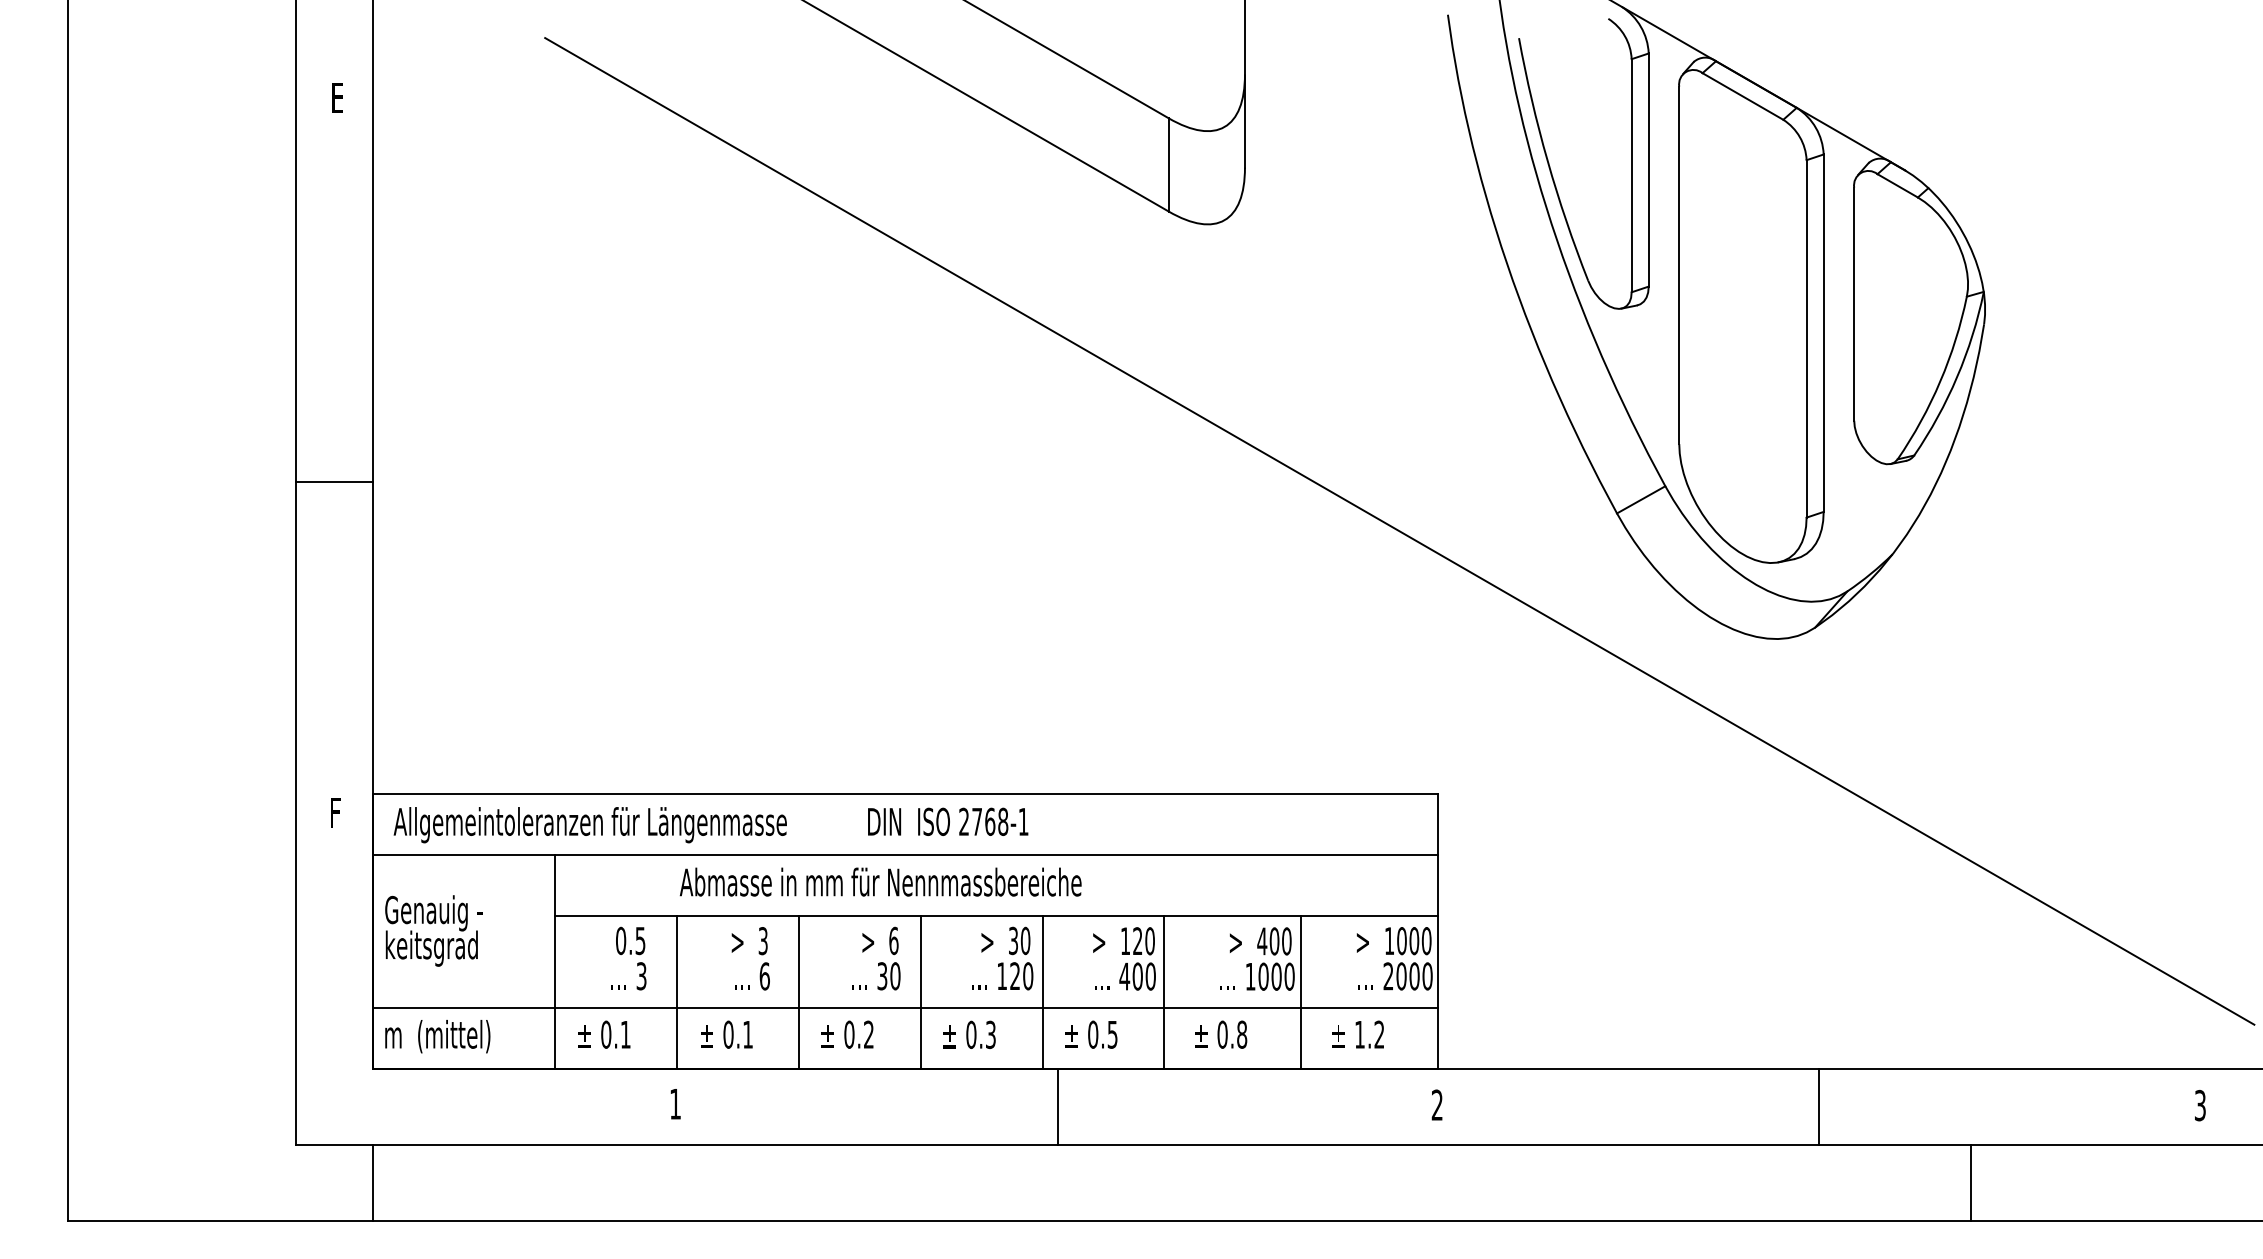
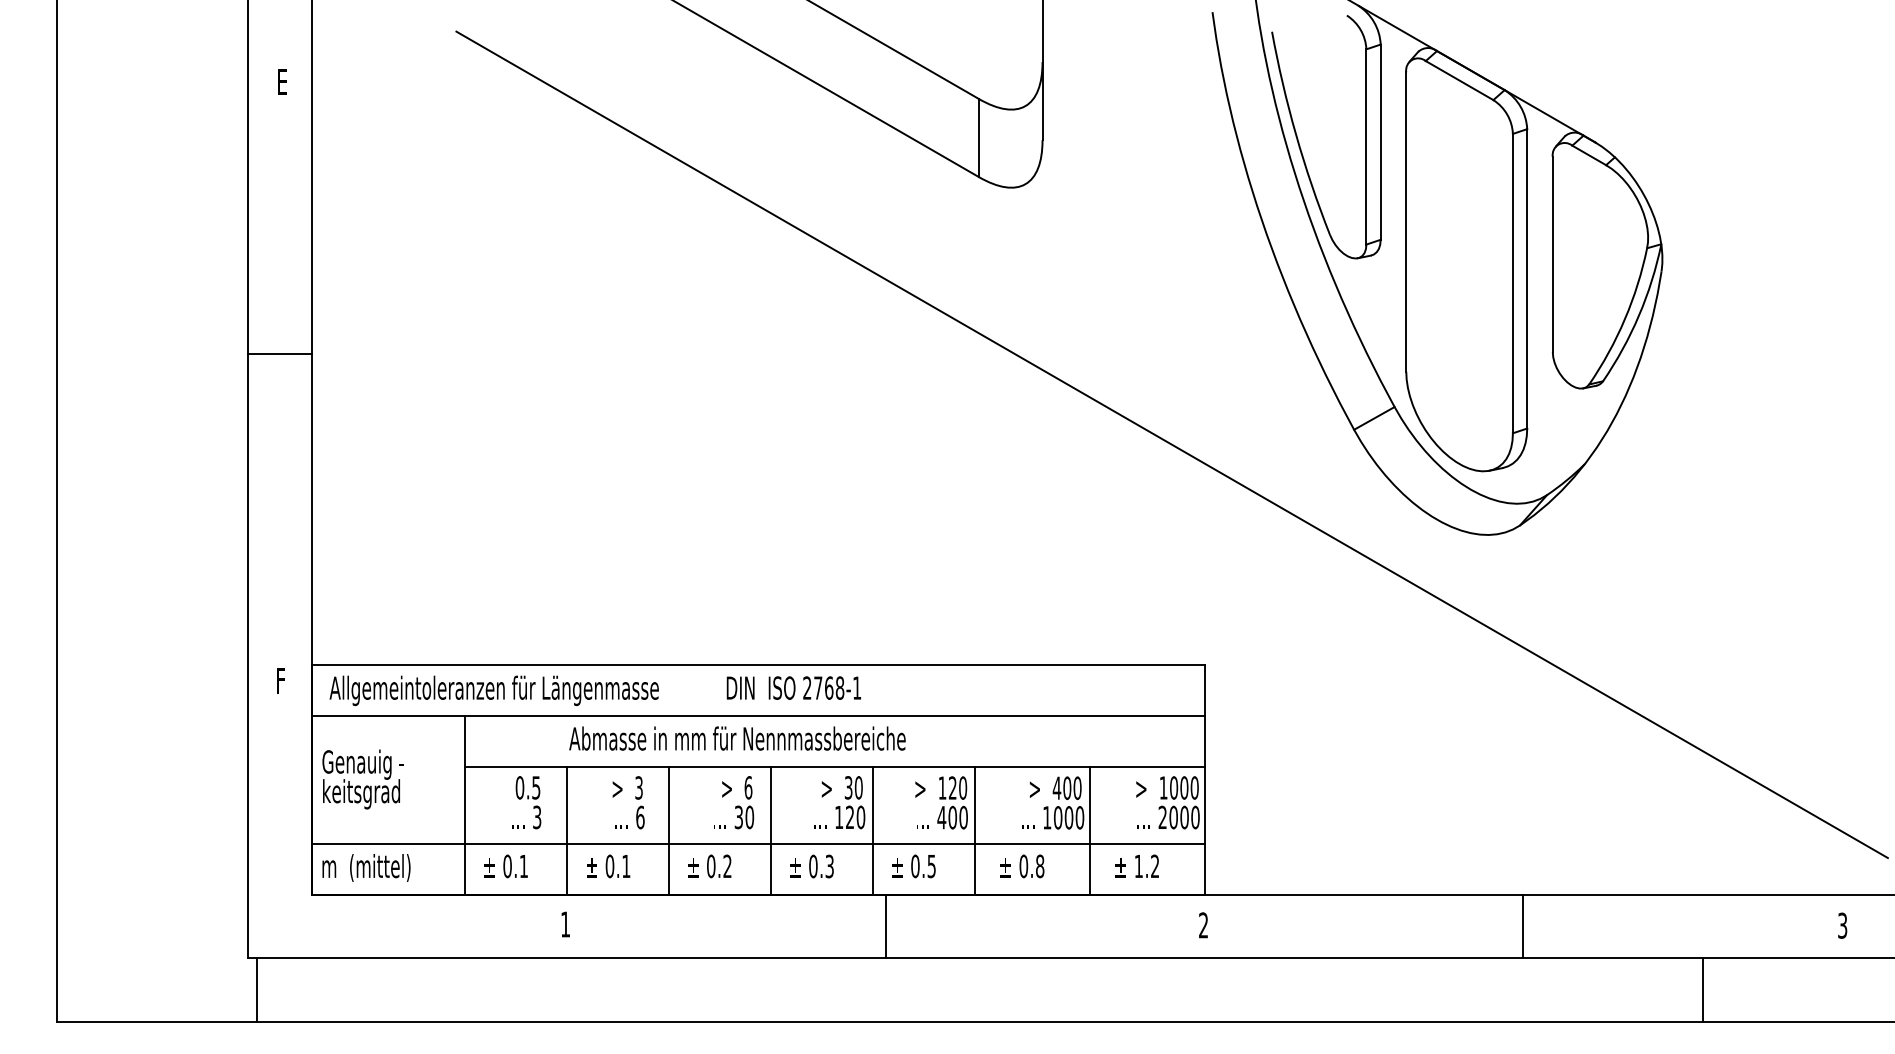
line: (333, 482) -> (279, 353), moved
line: (372, 1182) -> (256, 990), moved
line: (1970, 1182) -> (1702, 990), moved

